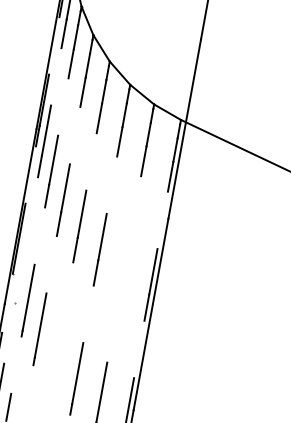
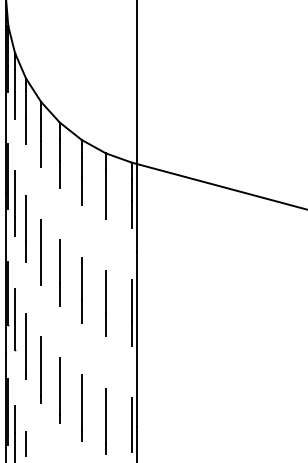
line: (21, 268) -> (15, 319), added
line: (123, 269) -> (105, 303), added
line: (56, 355) -> (59, 390), added

